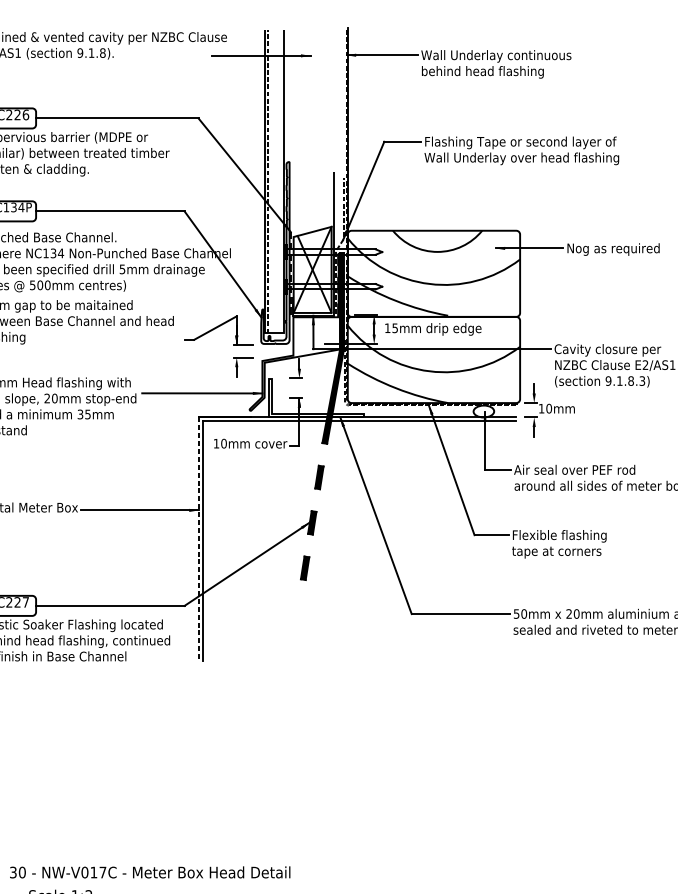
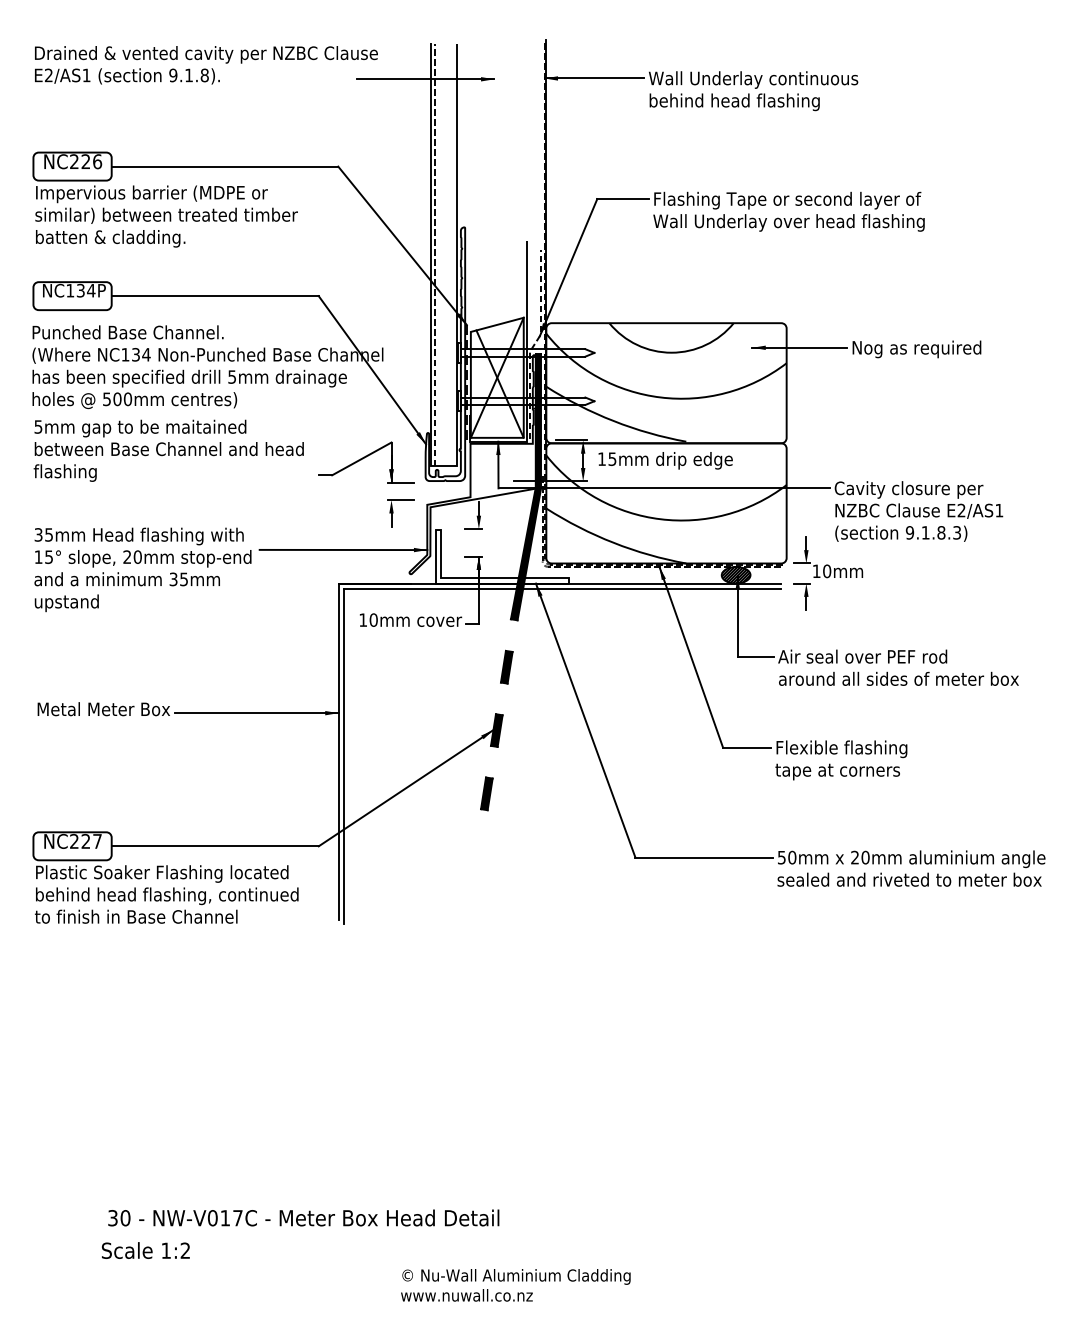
hatch: (483, 411) -> (735, 575), added
line: (198, 538) -> (338, 752), dashed -> solid
text: (149, 872) -> (303, 1217), moved

